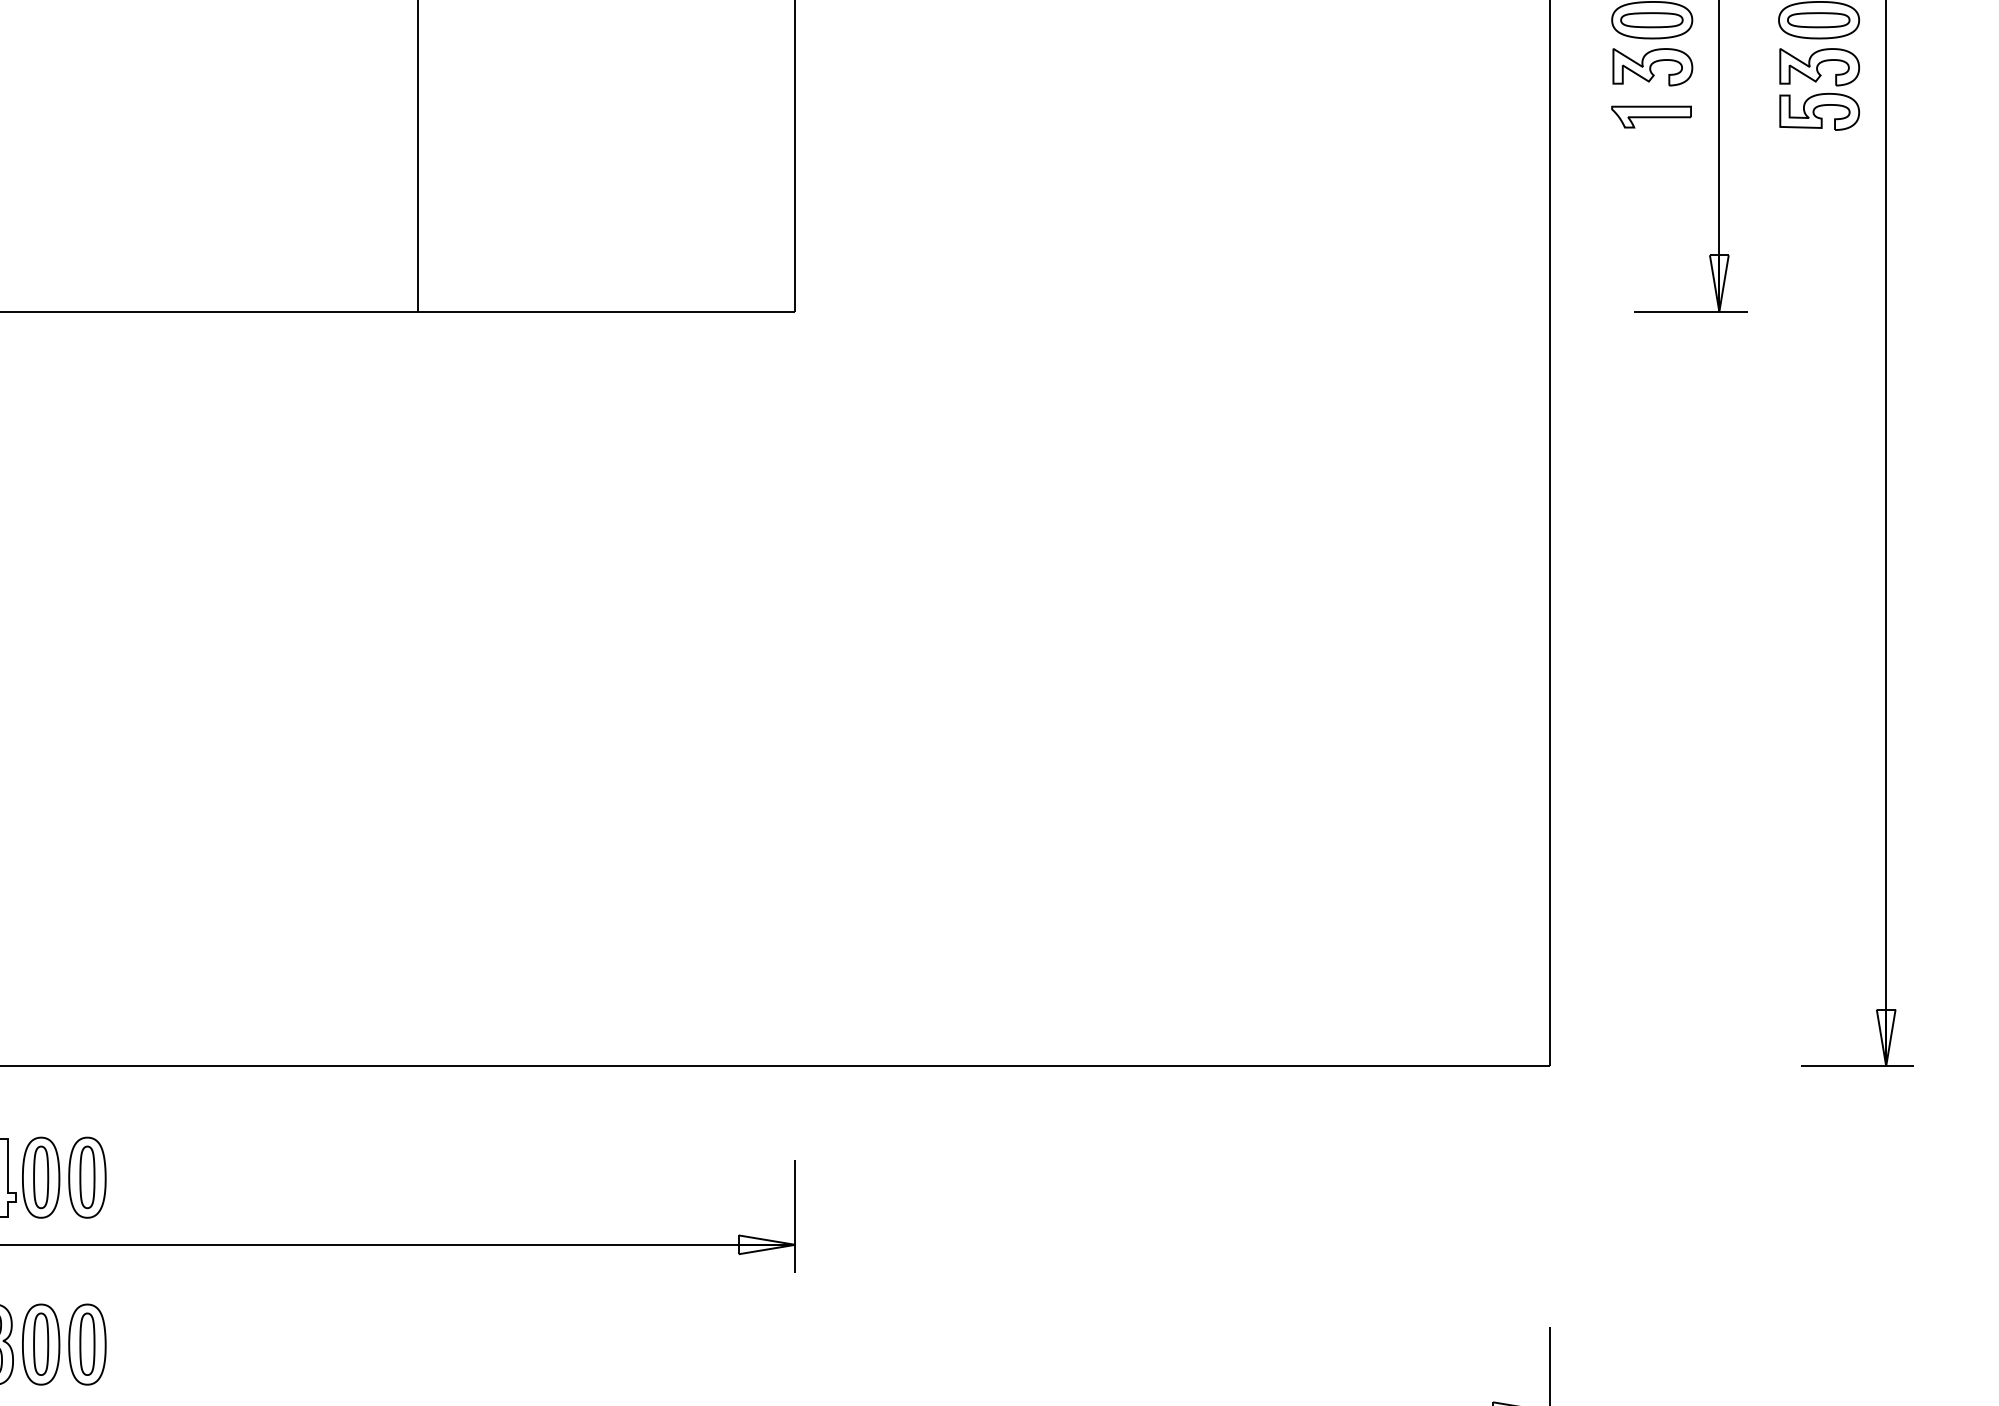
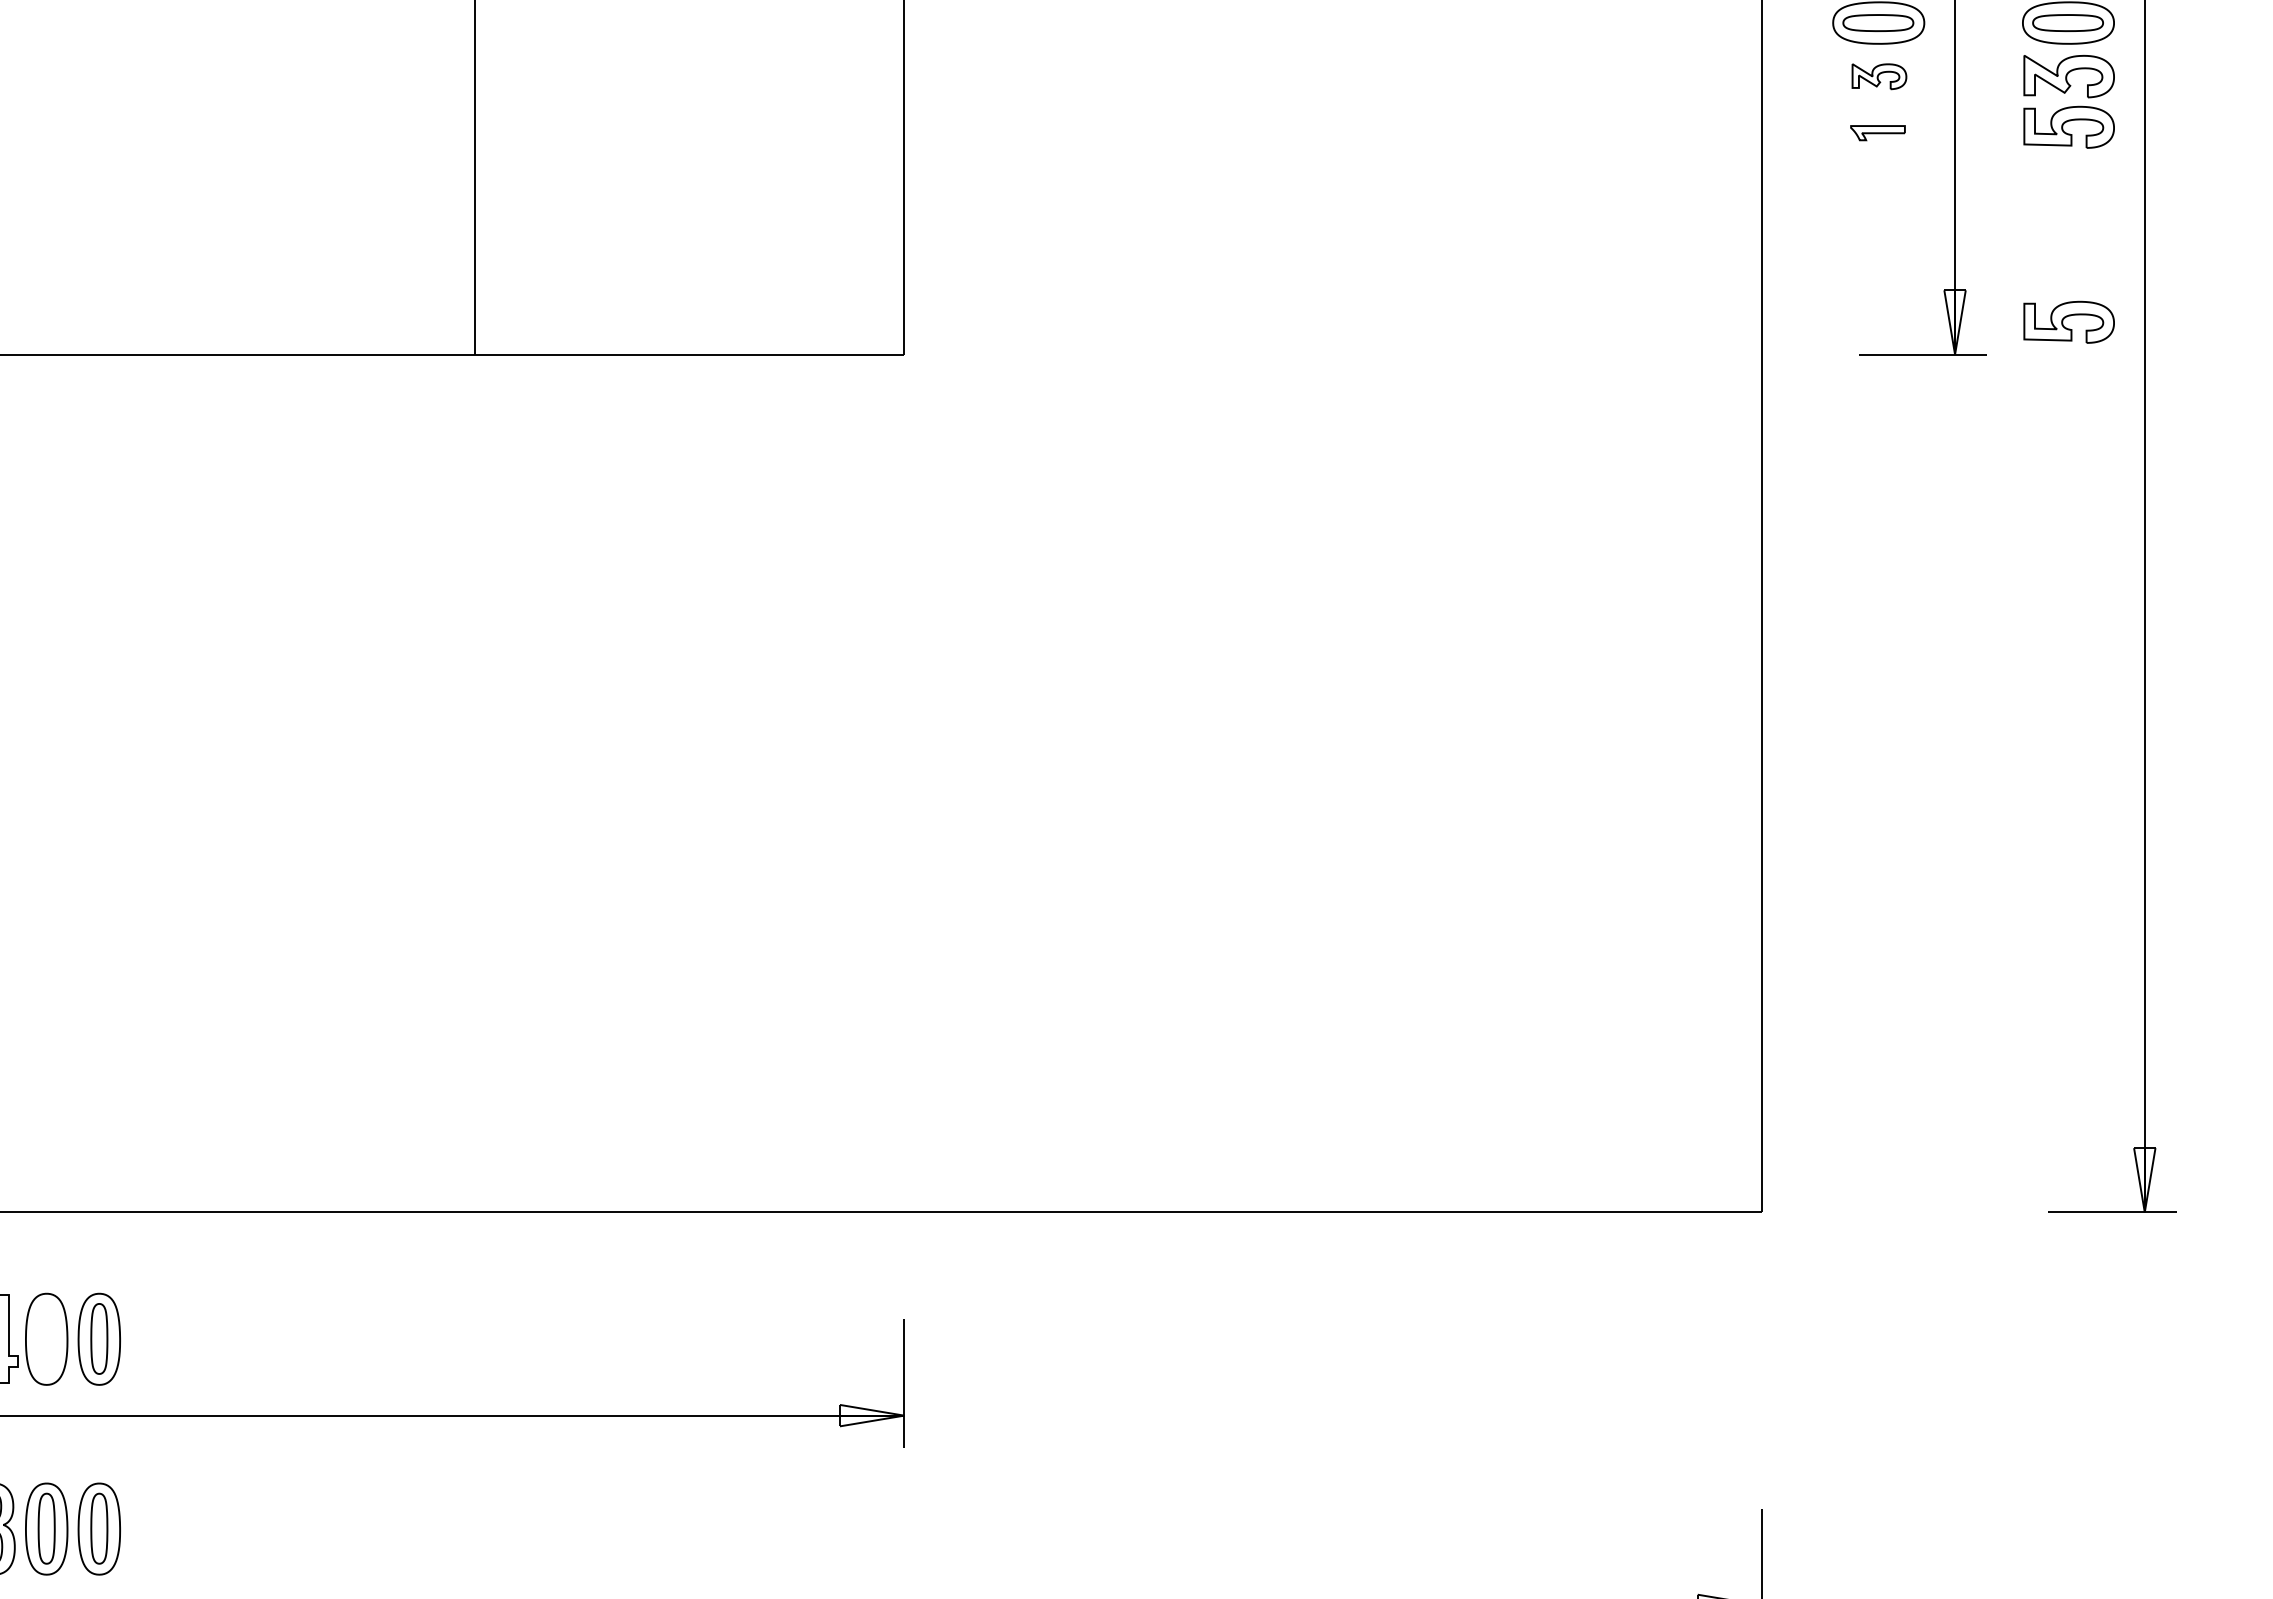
part: (1652, 67) -> (1879, 76), size x0.6
part: (1651, 116) -> (1877, 132), size x0.6
part: (1819, 282) -> (2068, 321), added
part: (40, 1176) -> (46, 1338), removed

